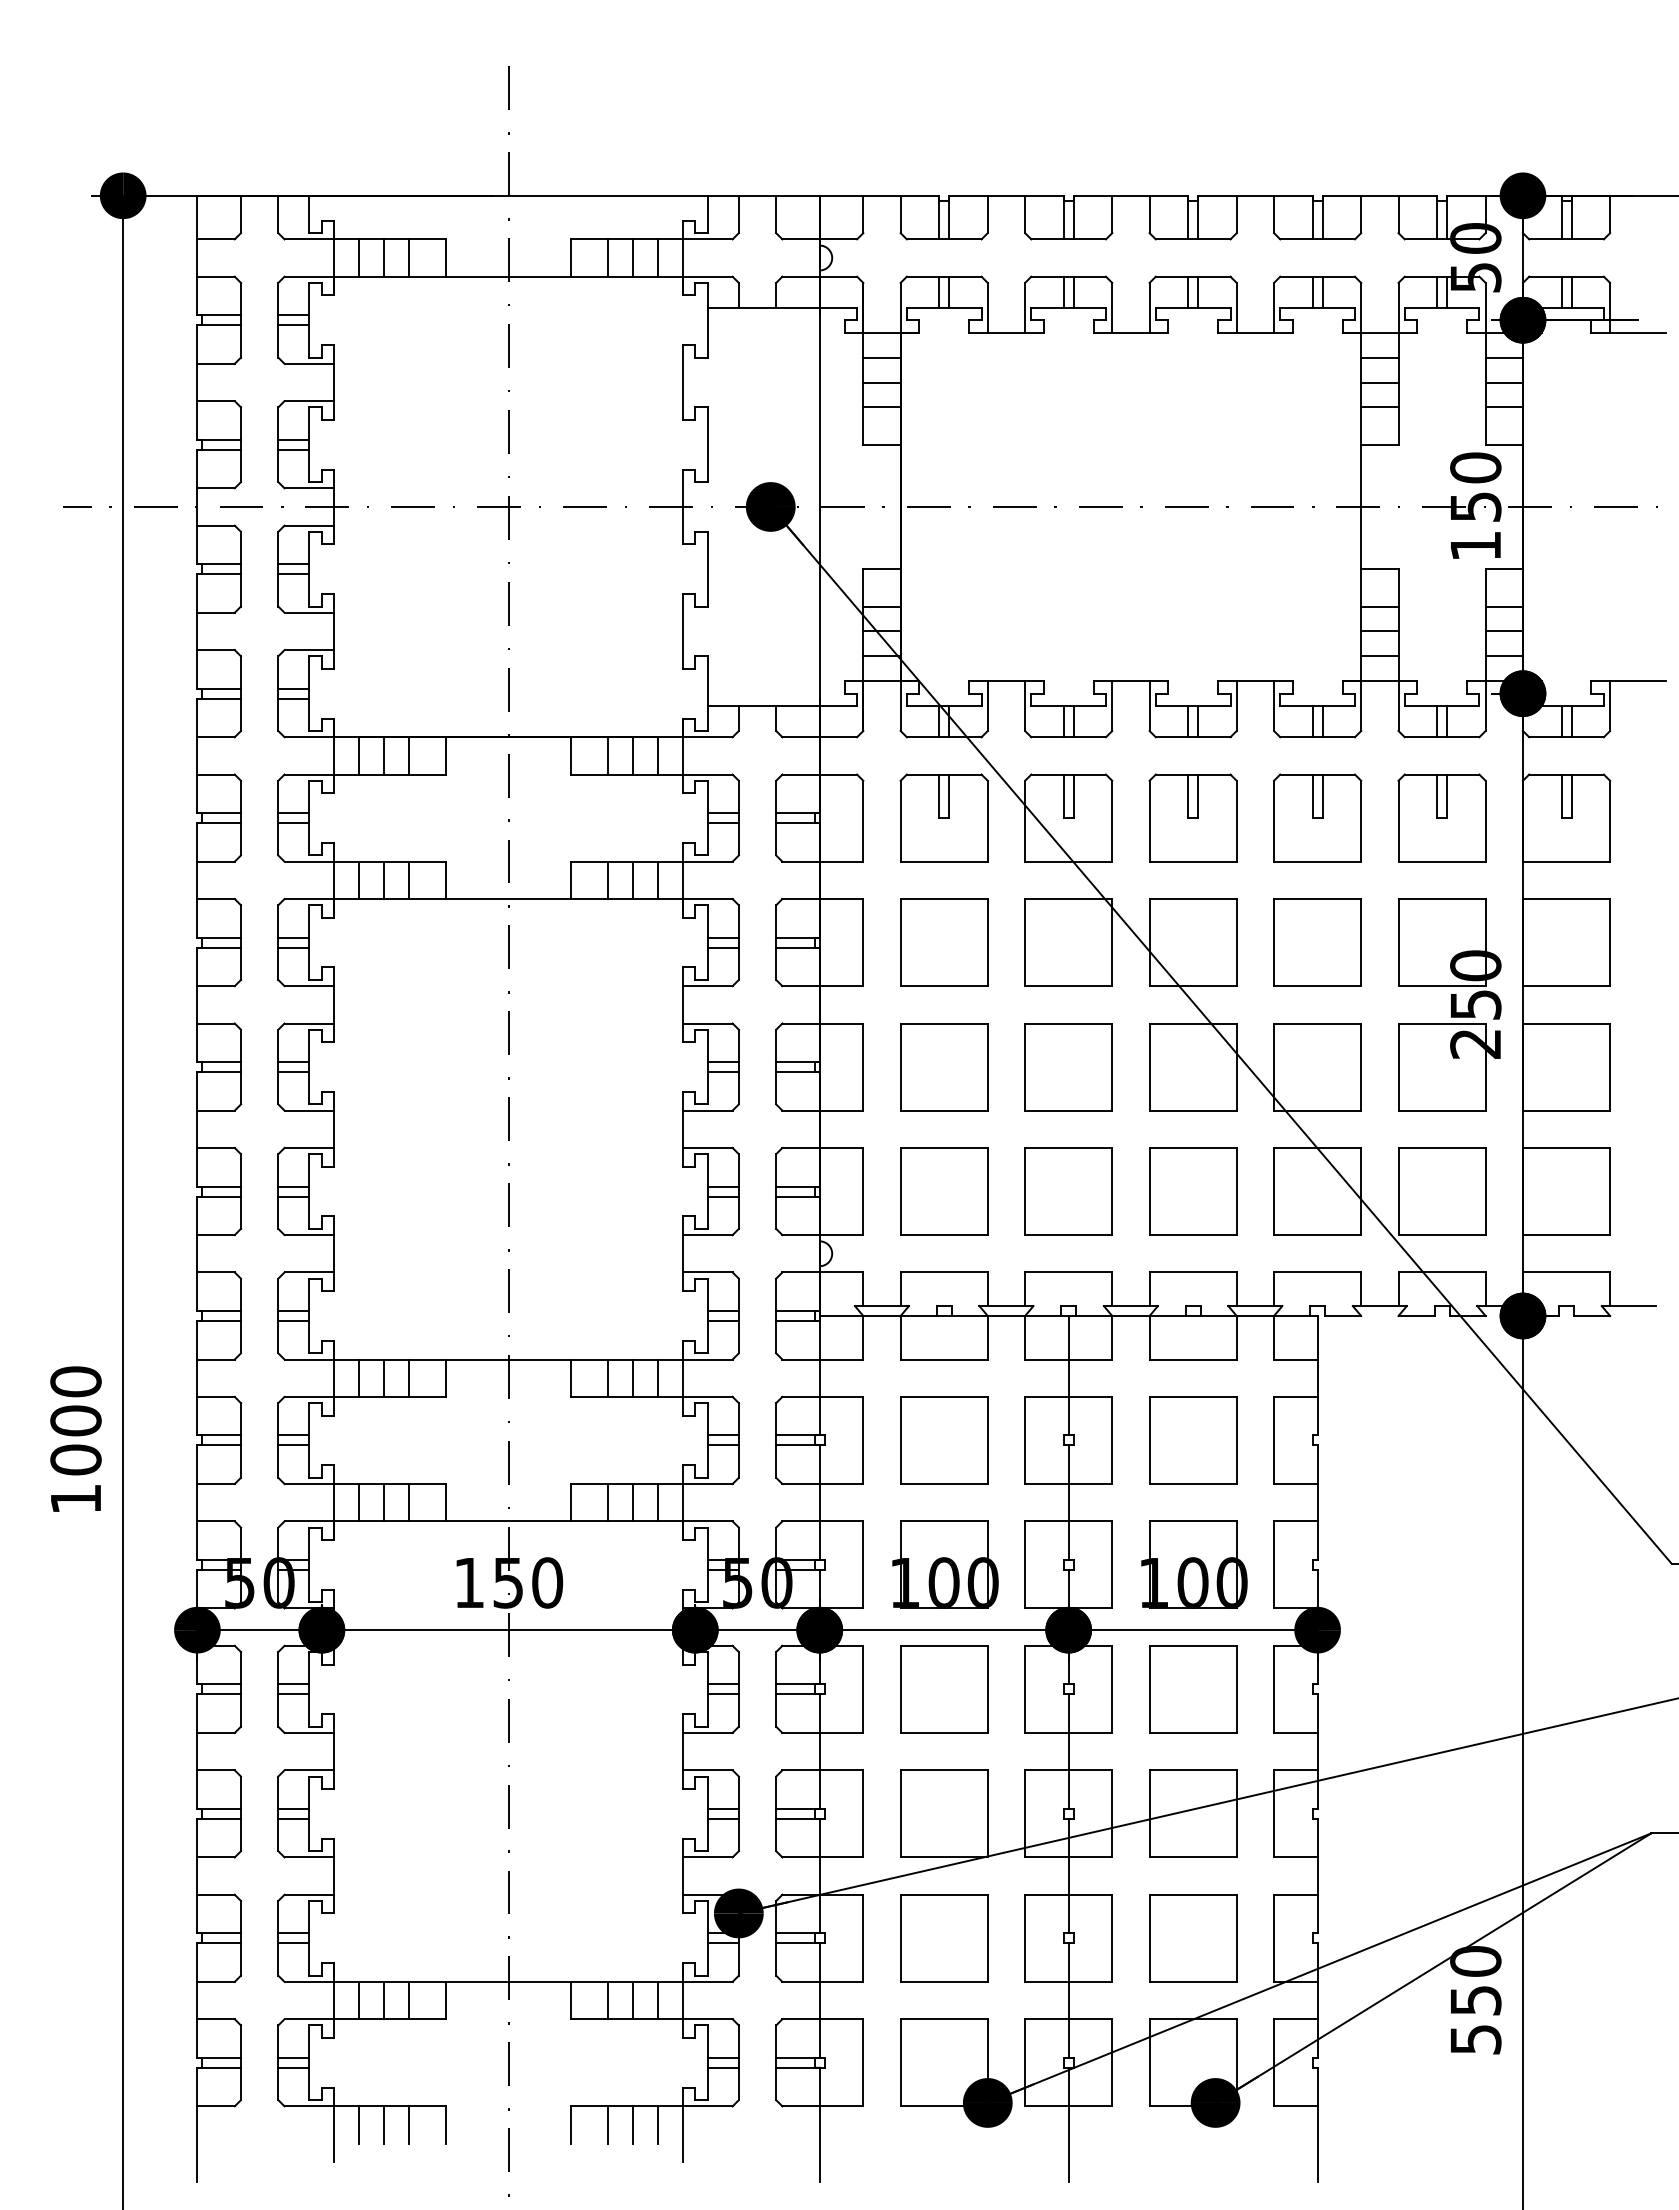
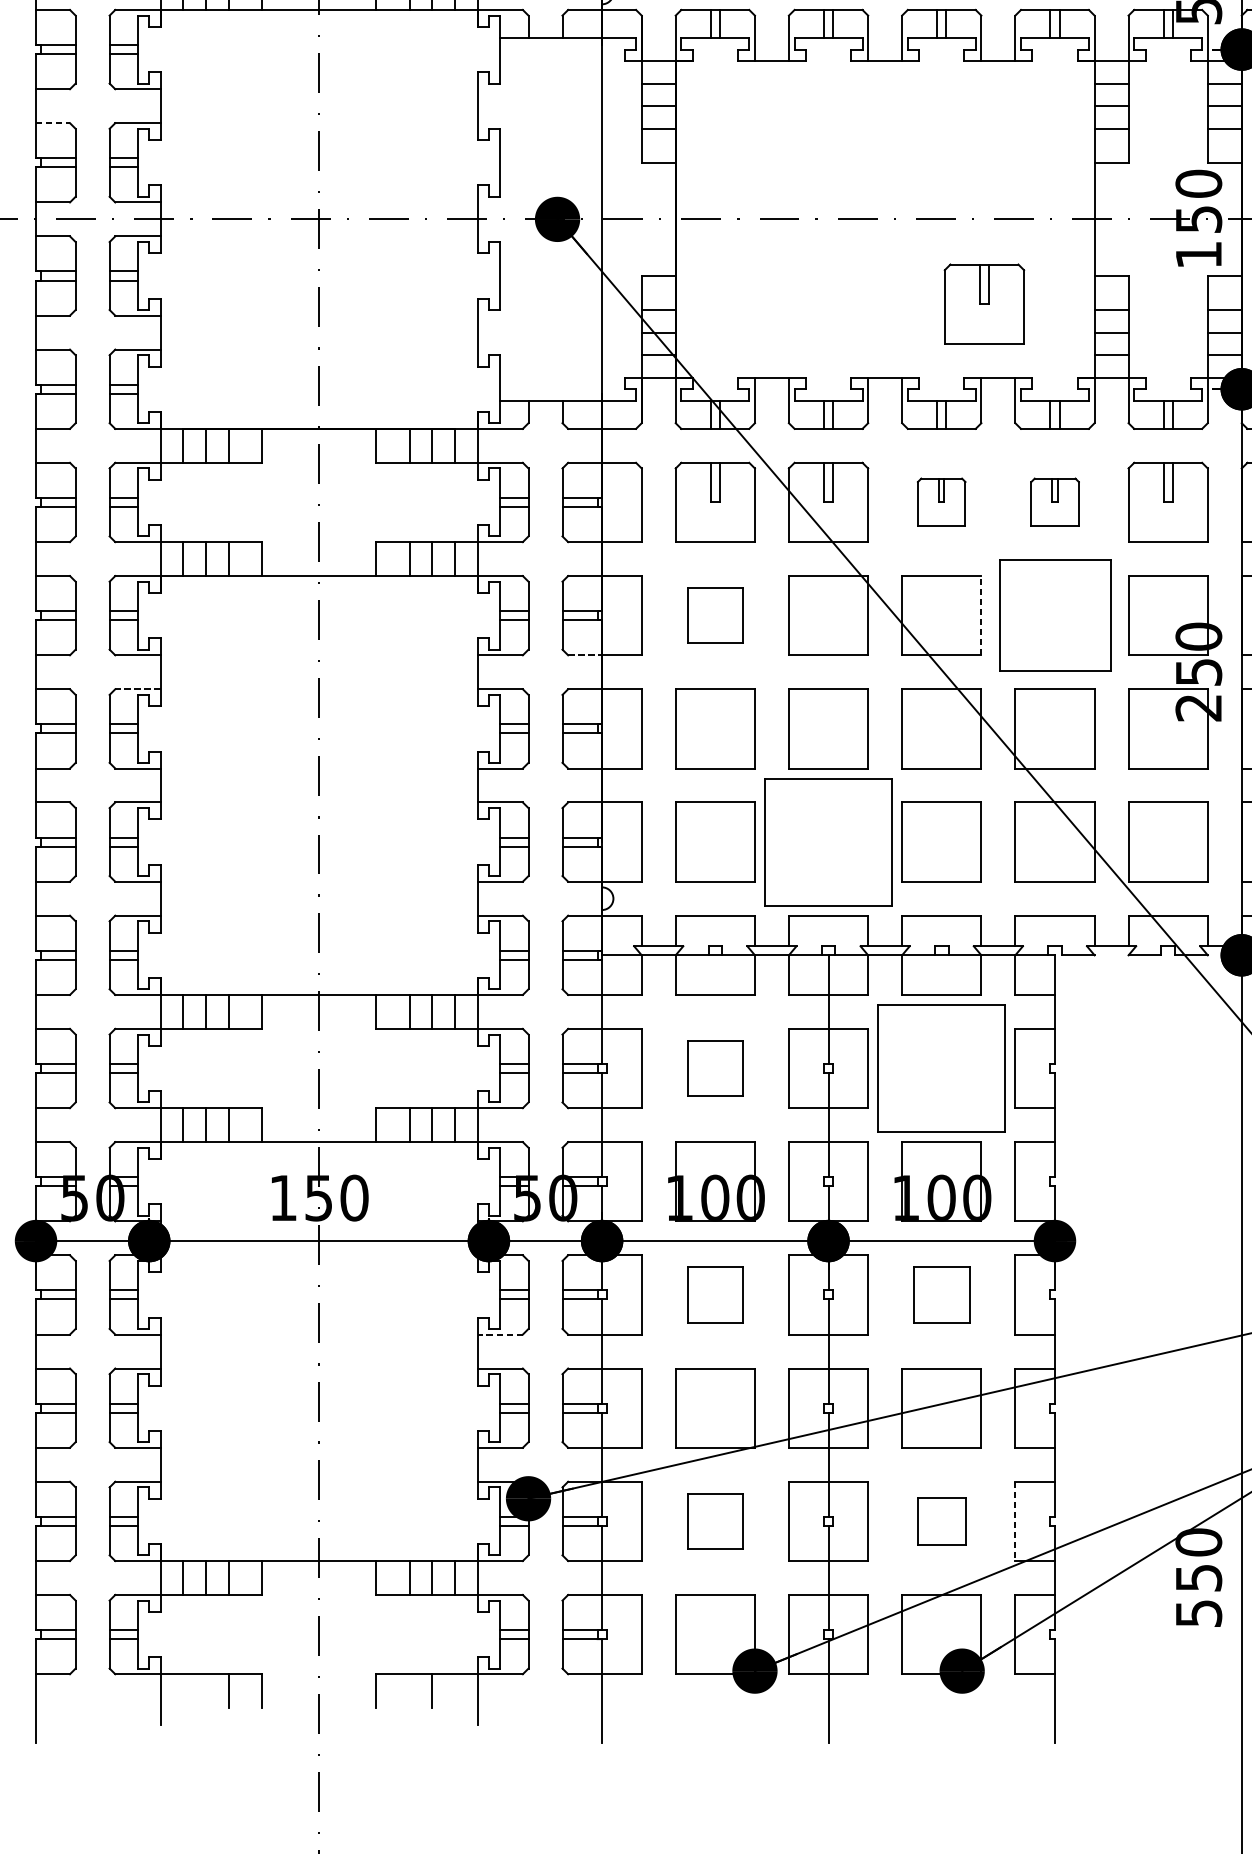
line: (216, 401) -> (53, 123), solid -> dashed
part: (1239, 599) -> (983, 303), added
part: (1192, 817) -> (941, 501), size x0.6
part: (1317, 817) -> (1054, 501), size x0.6
part: (944, 942) -> (715, 615), size x0.7
line: (1236, 942) -> (981, 615), solid -> dashed
part: (1317, 942) -> (1054, 615), size x1.4
line: (801, 986) -> (585, 655), solid -> dashed
line: (309, 1023) -> (137, 689), solid -> dashed
part: (1068, 1191) -> (828, 842), size x1.6
part: (944, 1440) -> (715, 1068), size x0.7
part: (1193, 1440) -> (942, 1068), size x1.6
part: (944, 1689) -> (715, 1295), size x0.7
part: (1193, 1689) -> (942, 1295), size x0.7
line: (707, 1732) -> (500, 1334), solid -> dashed
part: (944, 1938) -> (715, 1521), size x0.7
part: (1193, 1938) -> (942, 1521), size x0.6
line: (1274, 1938) -> (1015, 1521), solid -> dashed
line: (359, 2124) -> (183, 1690), removed
line: (384, 2124) -> (206, 1690), removed
line: (608, 2124) -> (409, 1690), removed
line: (657, 2124) -> (454, 1690), removed

